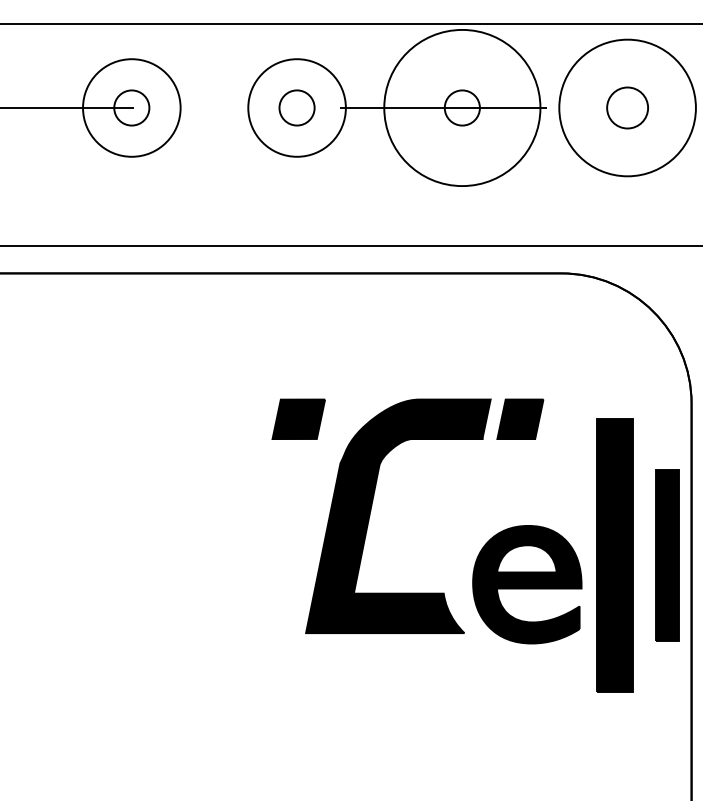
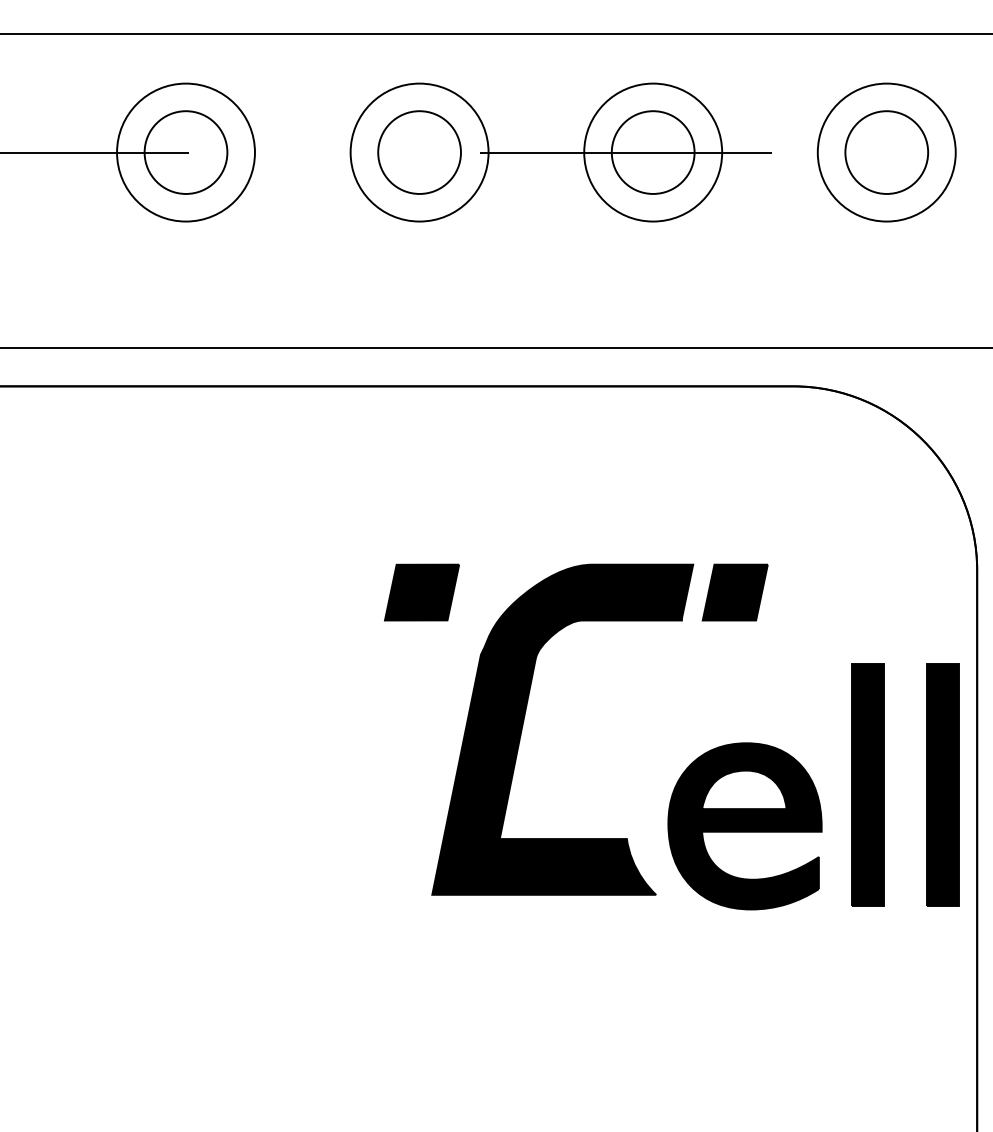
circle: (131, 107) -> (185, 152), size x1.67
circle: (297, 107) -> (419, 152), size x1.67
circle: (461, 107) -> (652, 152), size x1.67
circle: (462, 107) -> (653, 152), size x0.62
circle: (627, 107) -> (886, 152), size x0.71
circle: (627, 107) -> (886, 152), size x1.43
part: (613, 555) -> (867, 784), size x0.62

